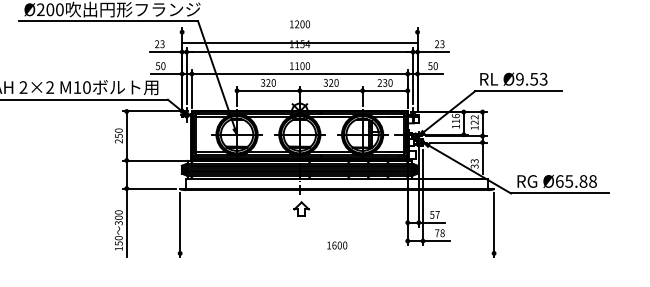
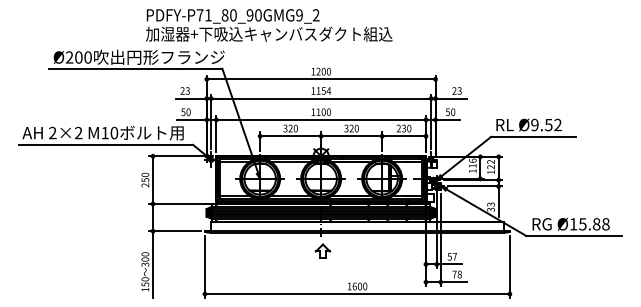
line: (299, 42) -> (320, 79), moved
text: (543, 79) -> (557, 125), Ø9.53 -> Ø9.52
text: (559, 181) -> (573, 224), Ø65.88 -> Ø15.88
line: (336, 253) -> (356, 294), added

